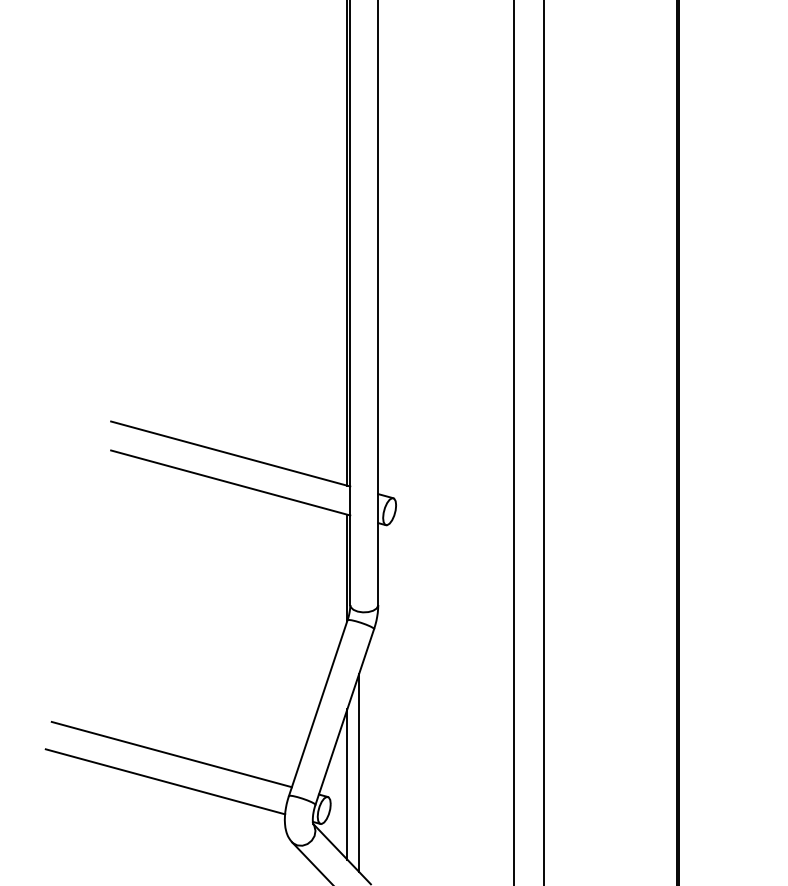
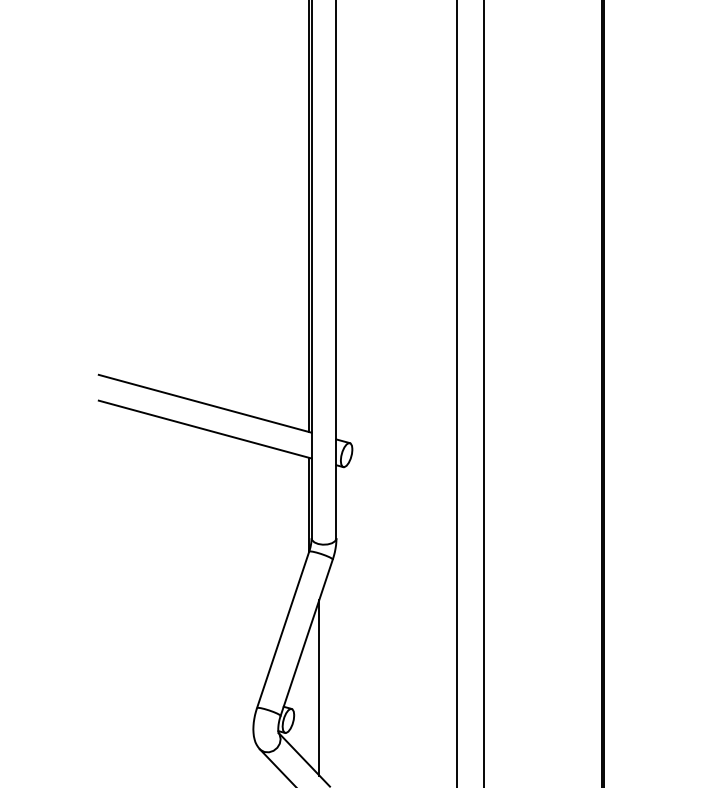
line: (171, 754) -> (152, 671), removed
line: (165, 781) -> (147, 695), removed
line: (347, 784) -> (309, 697), removed

